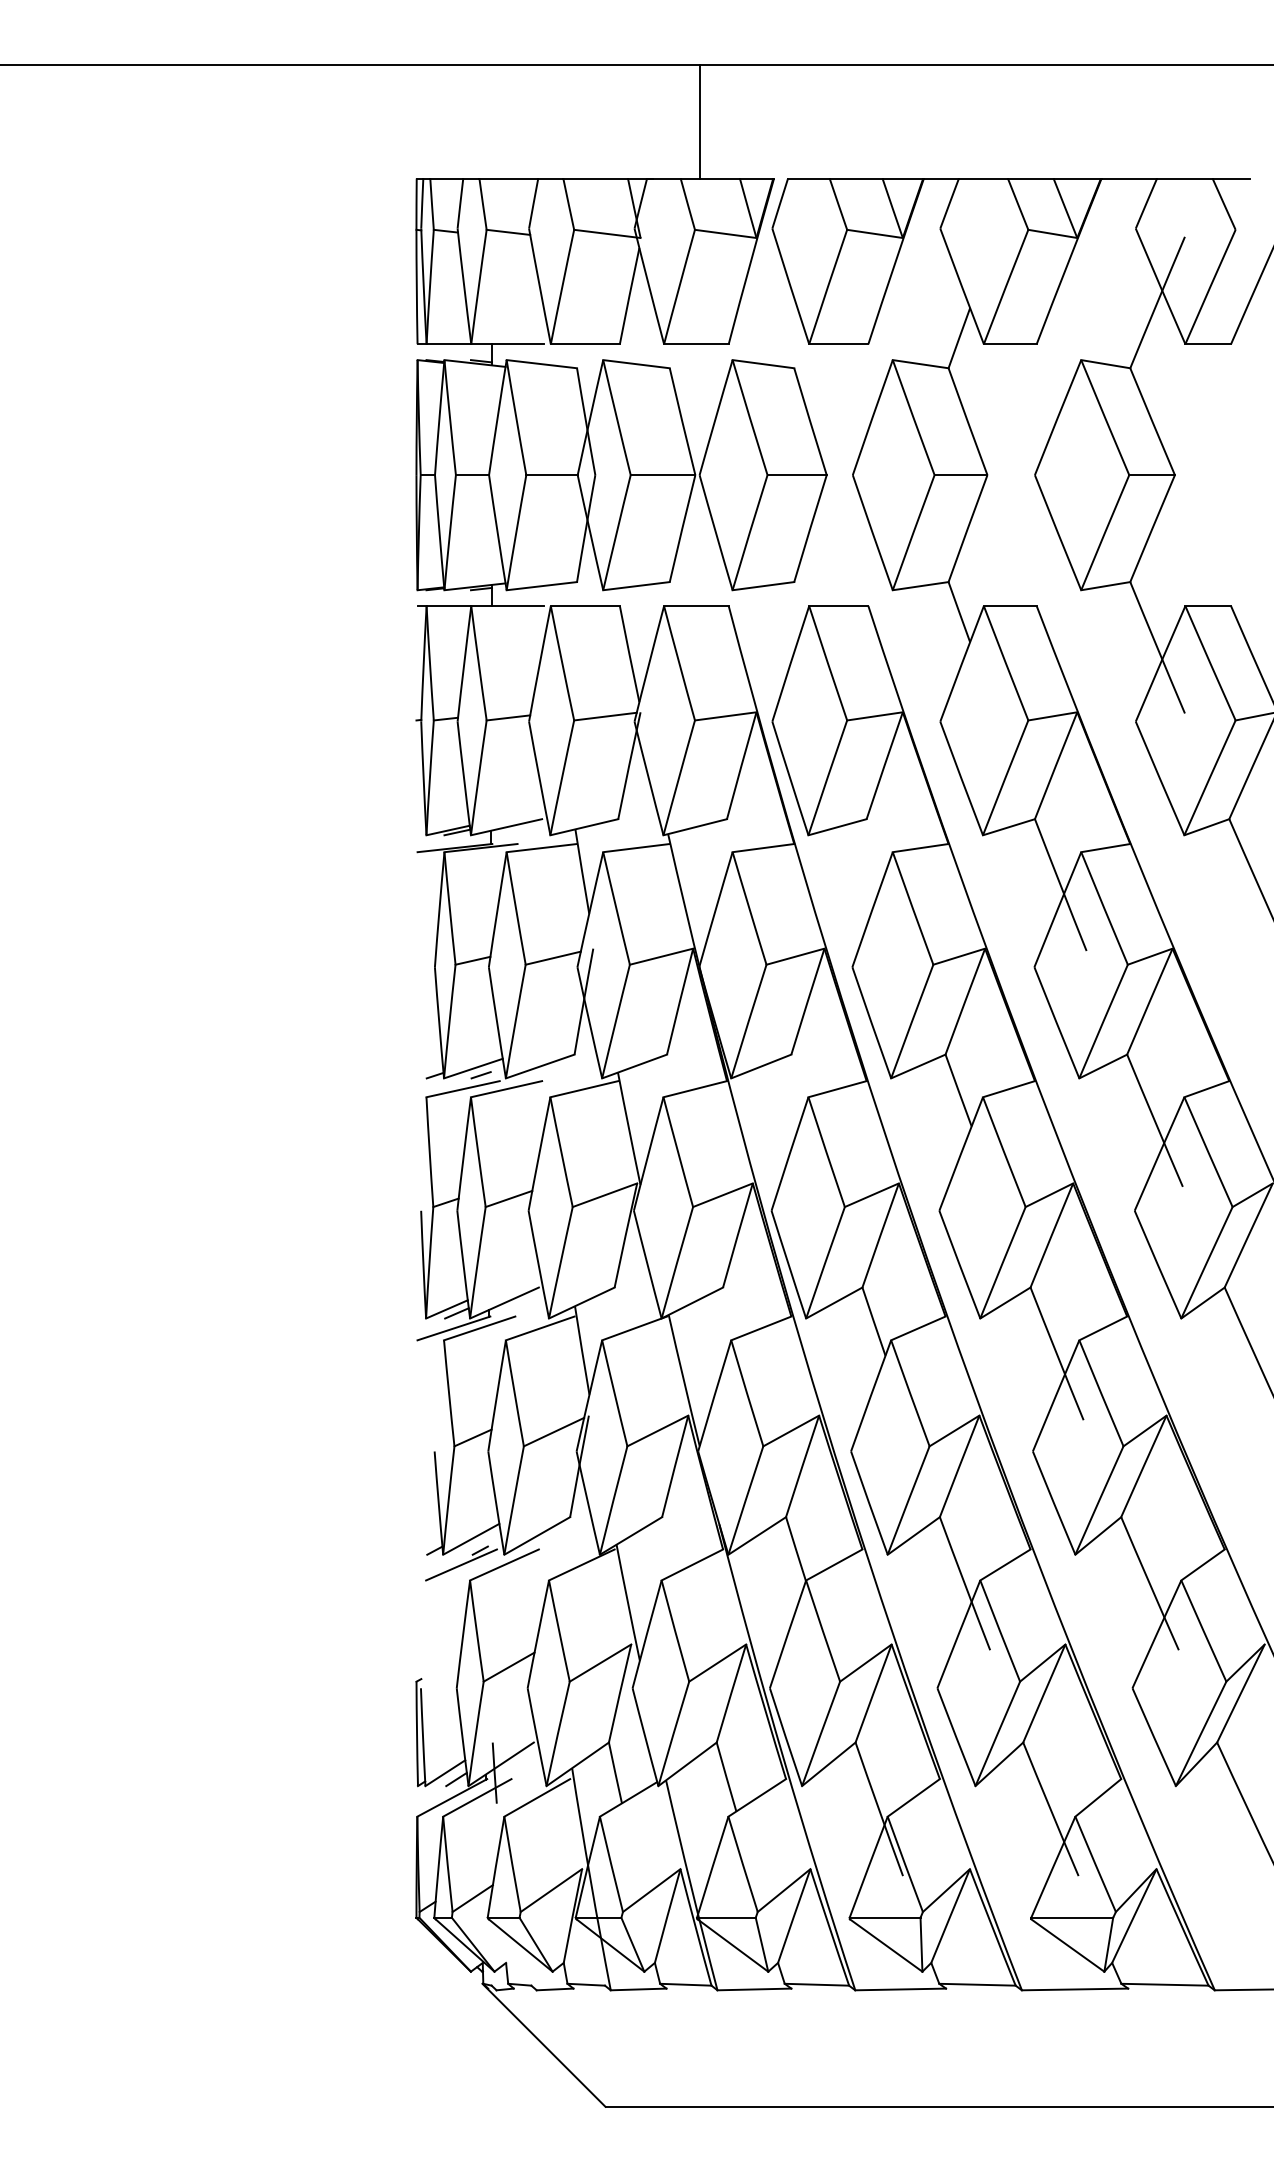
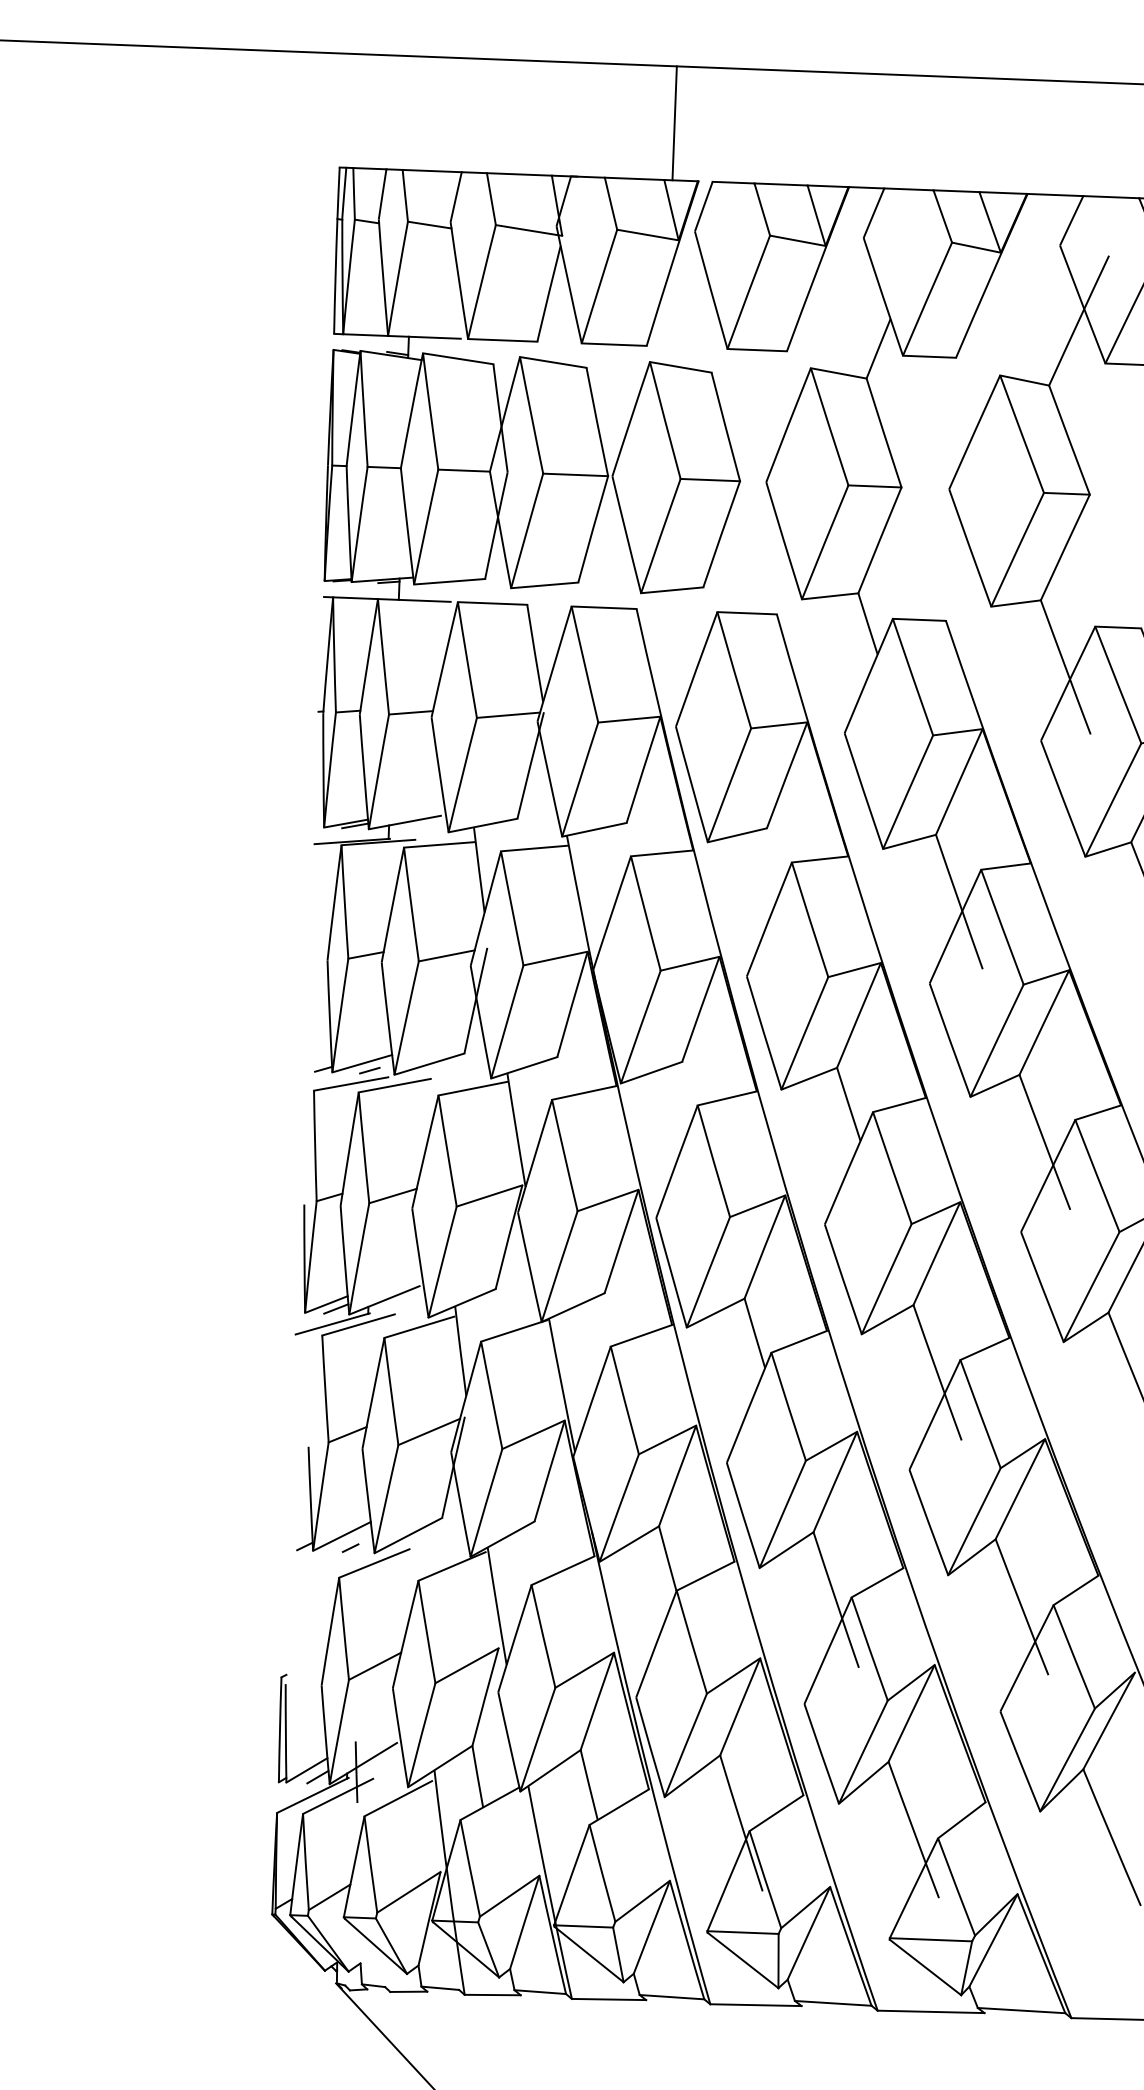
line: (700, 121) -> (675, 122), moved
line: (461, 1564) -> (331, 1561), removed

